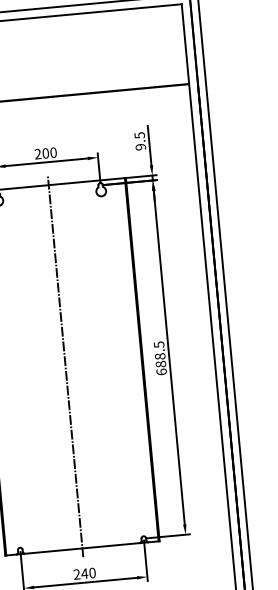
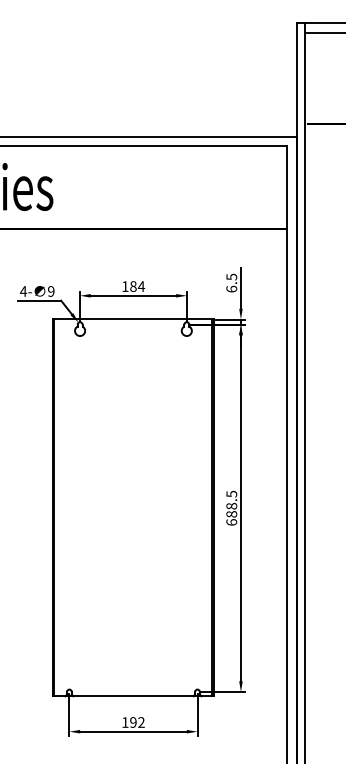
text: (140, 146) -> (231, 288), 9.5 -> 6.5
text: (45, 153) -> (133, 286), 200 -> 184
line: (65, 366) -> (133, 507), removed
text: (84, 573) -> (133, 722), 240 -> 192

